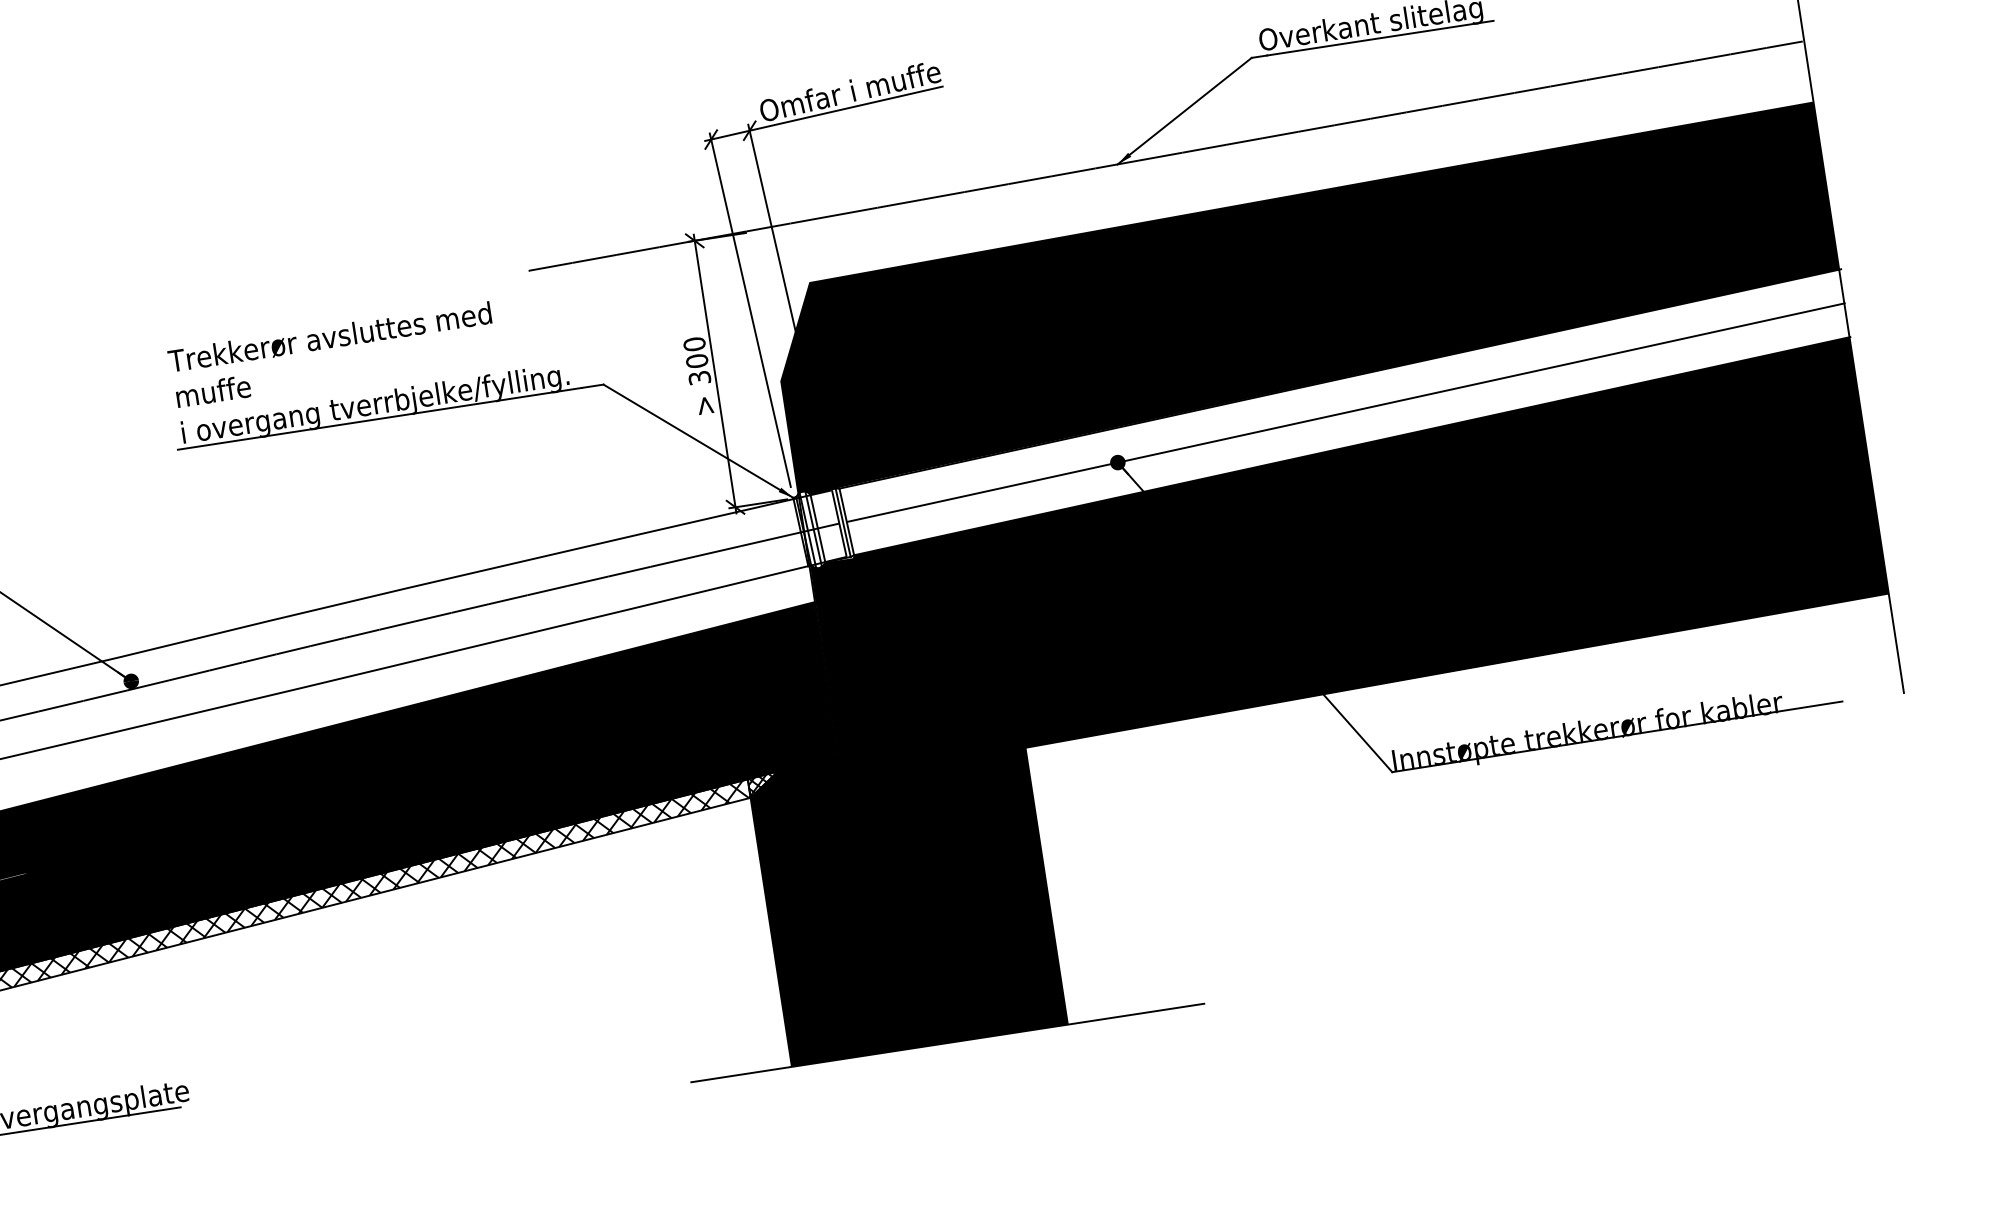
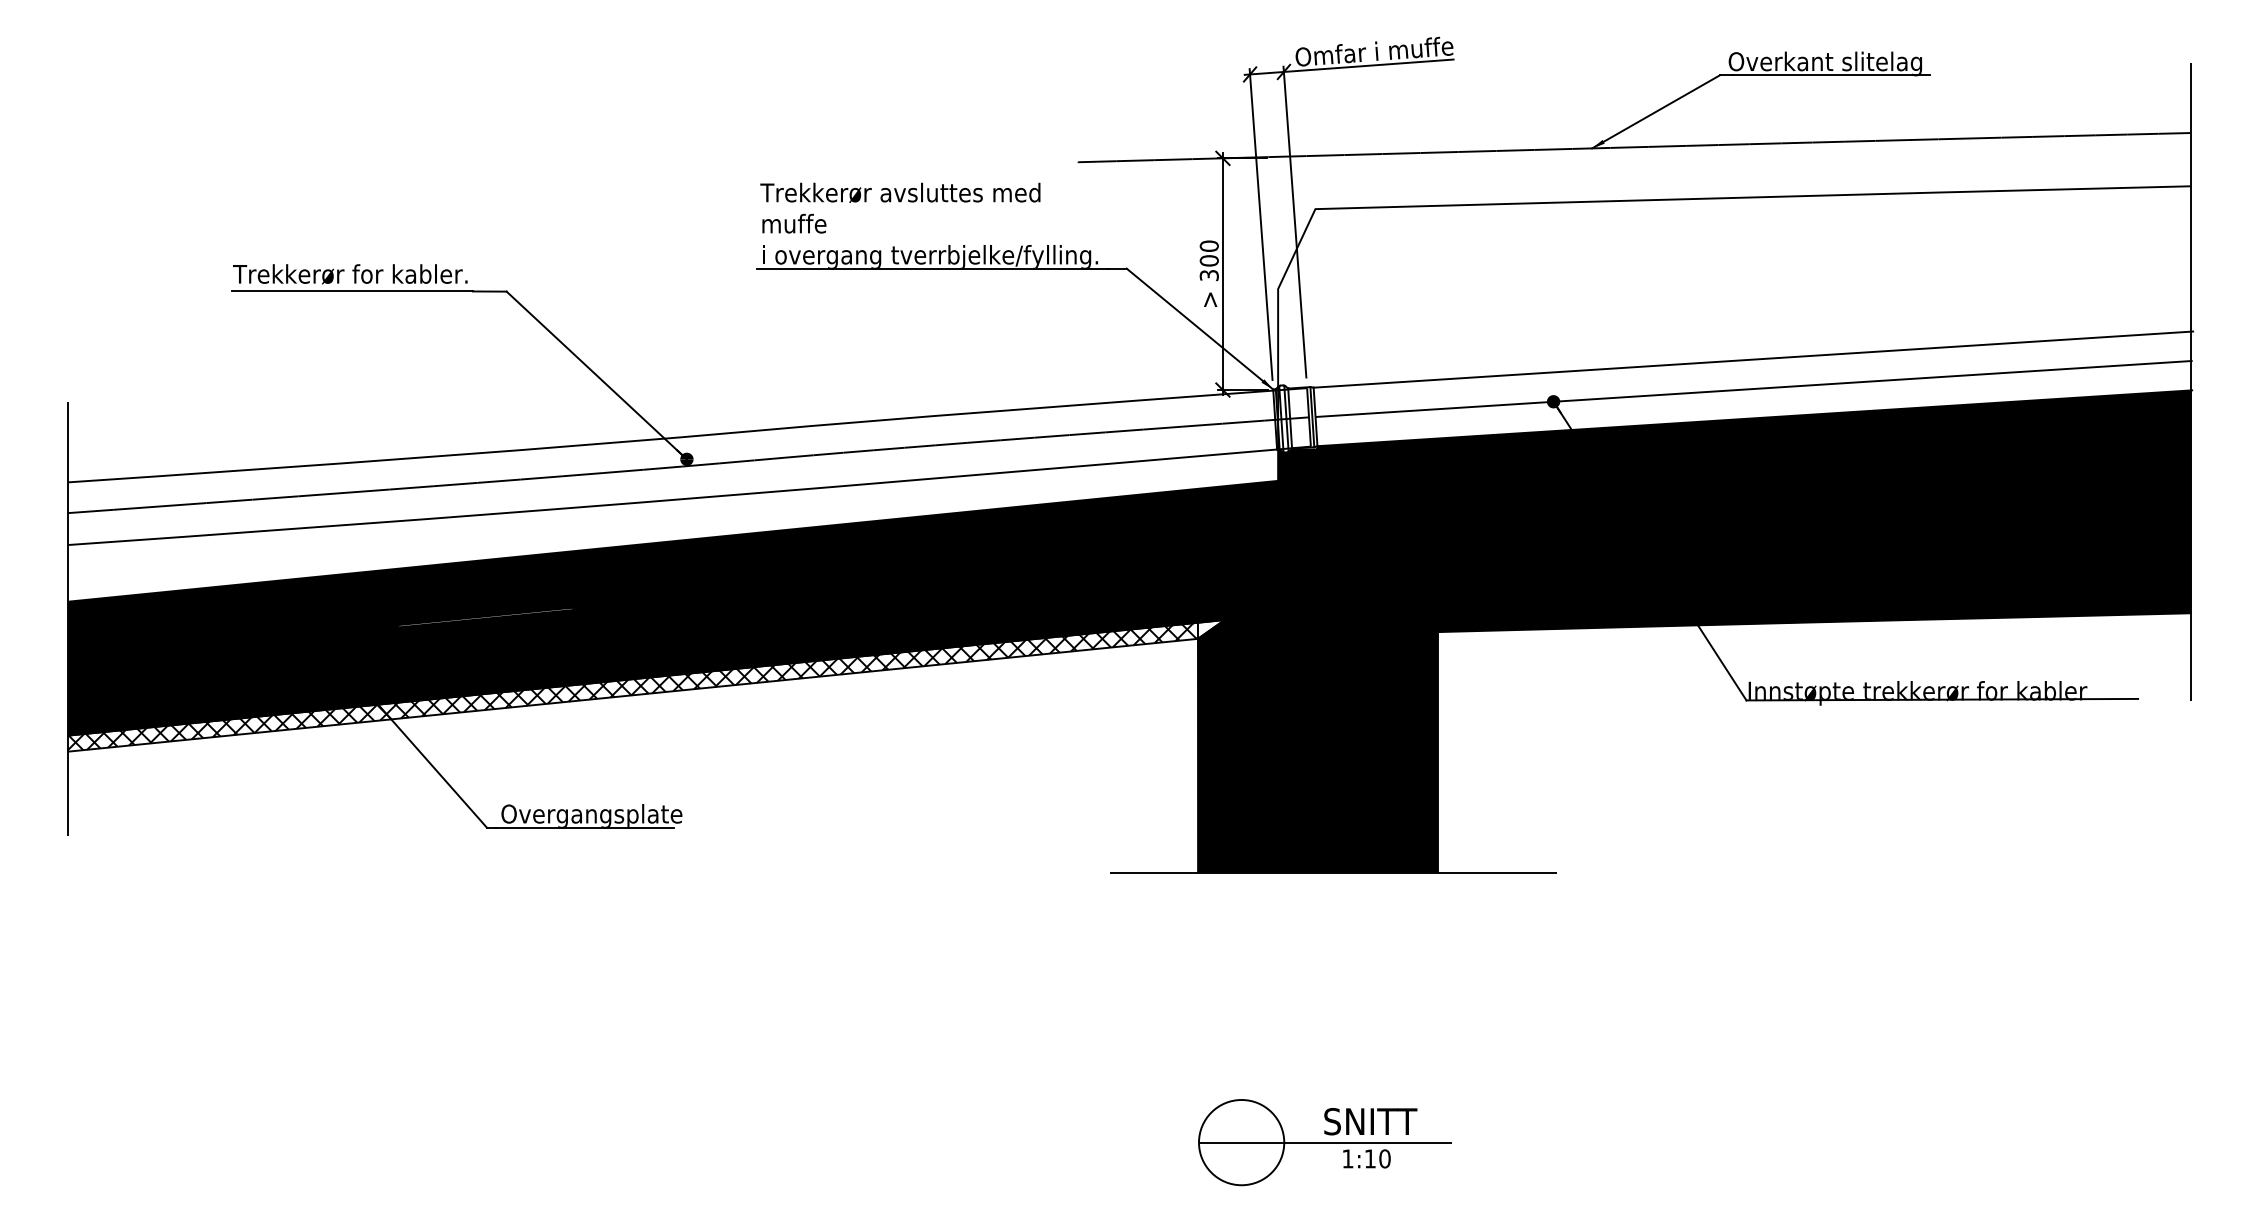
fill: (1305, 299) -> (1734, 287), removed
hatch: (760, 784) -> (1208, 628), removed

